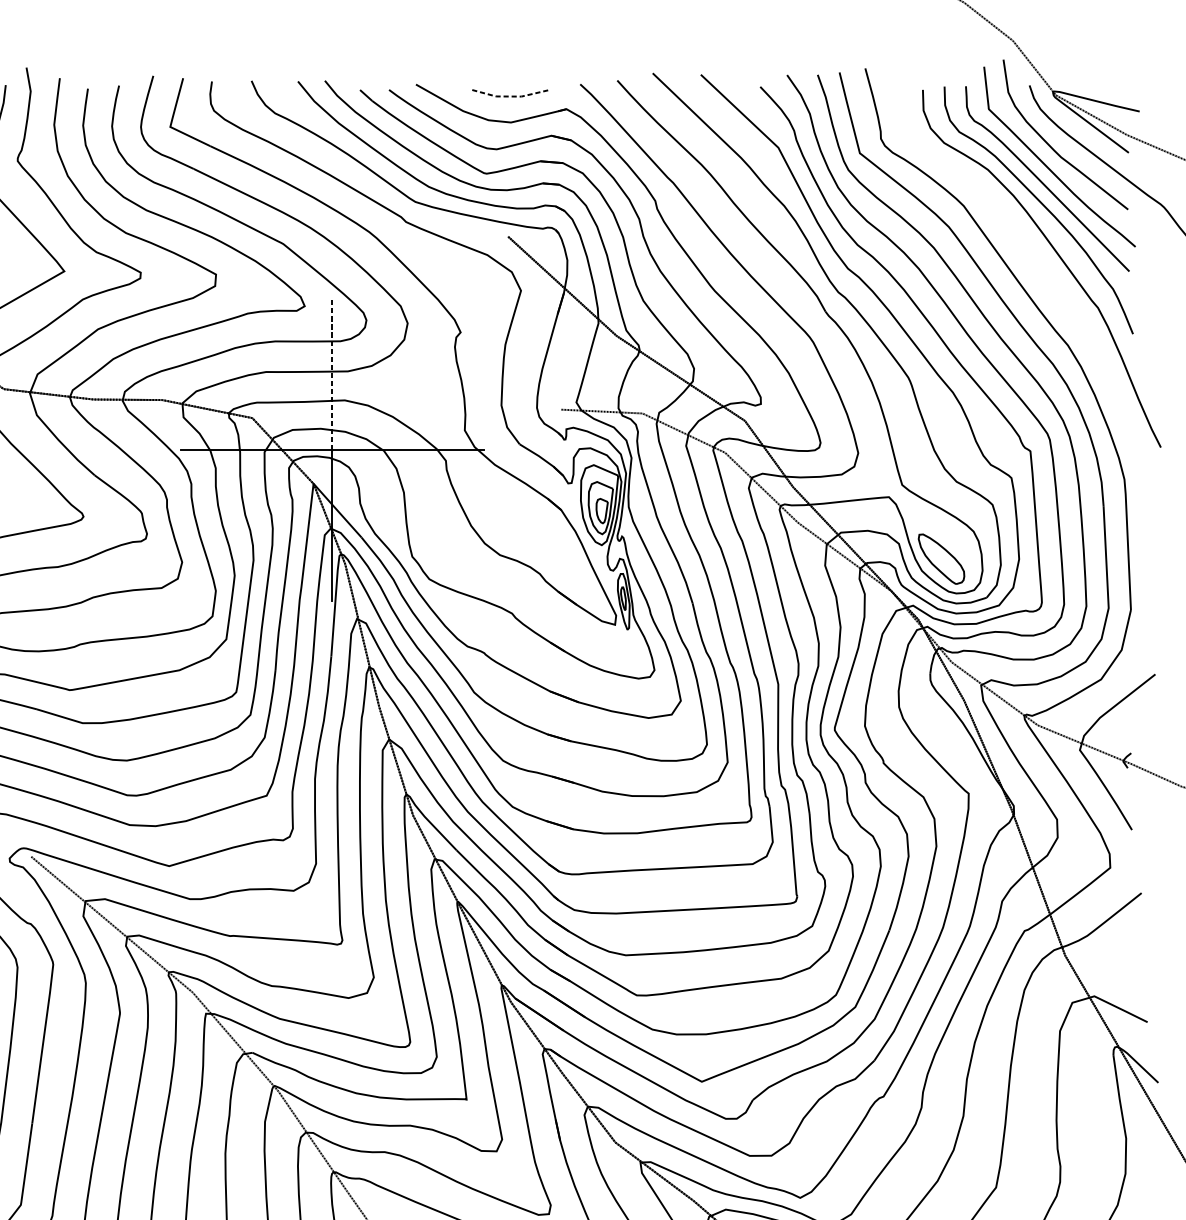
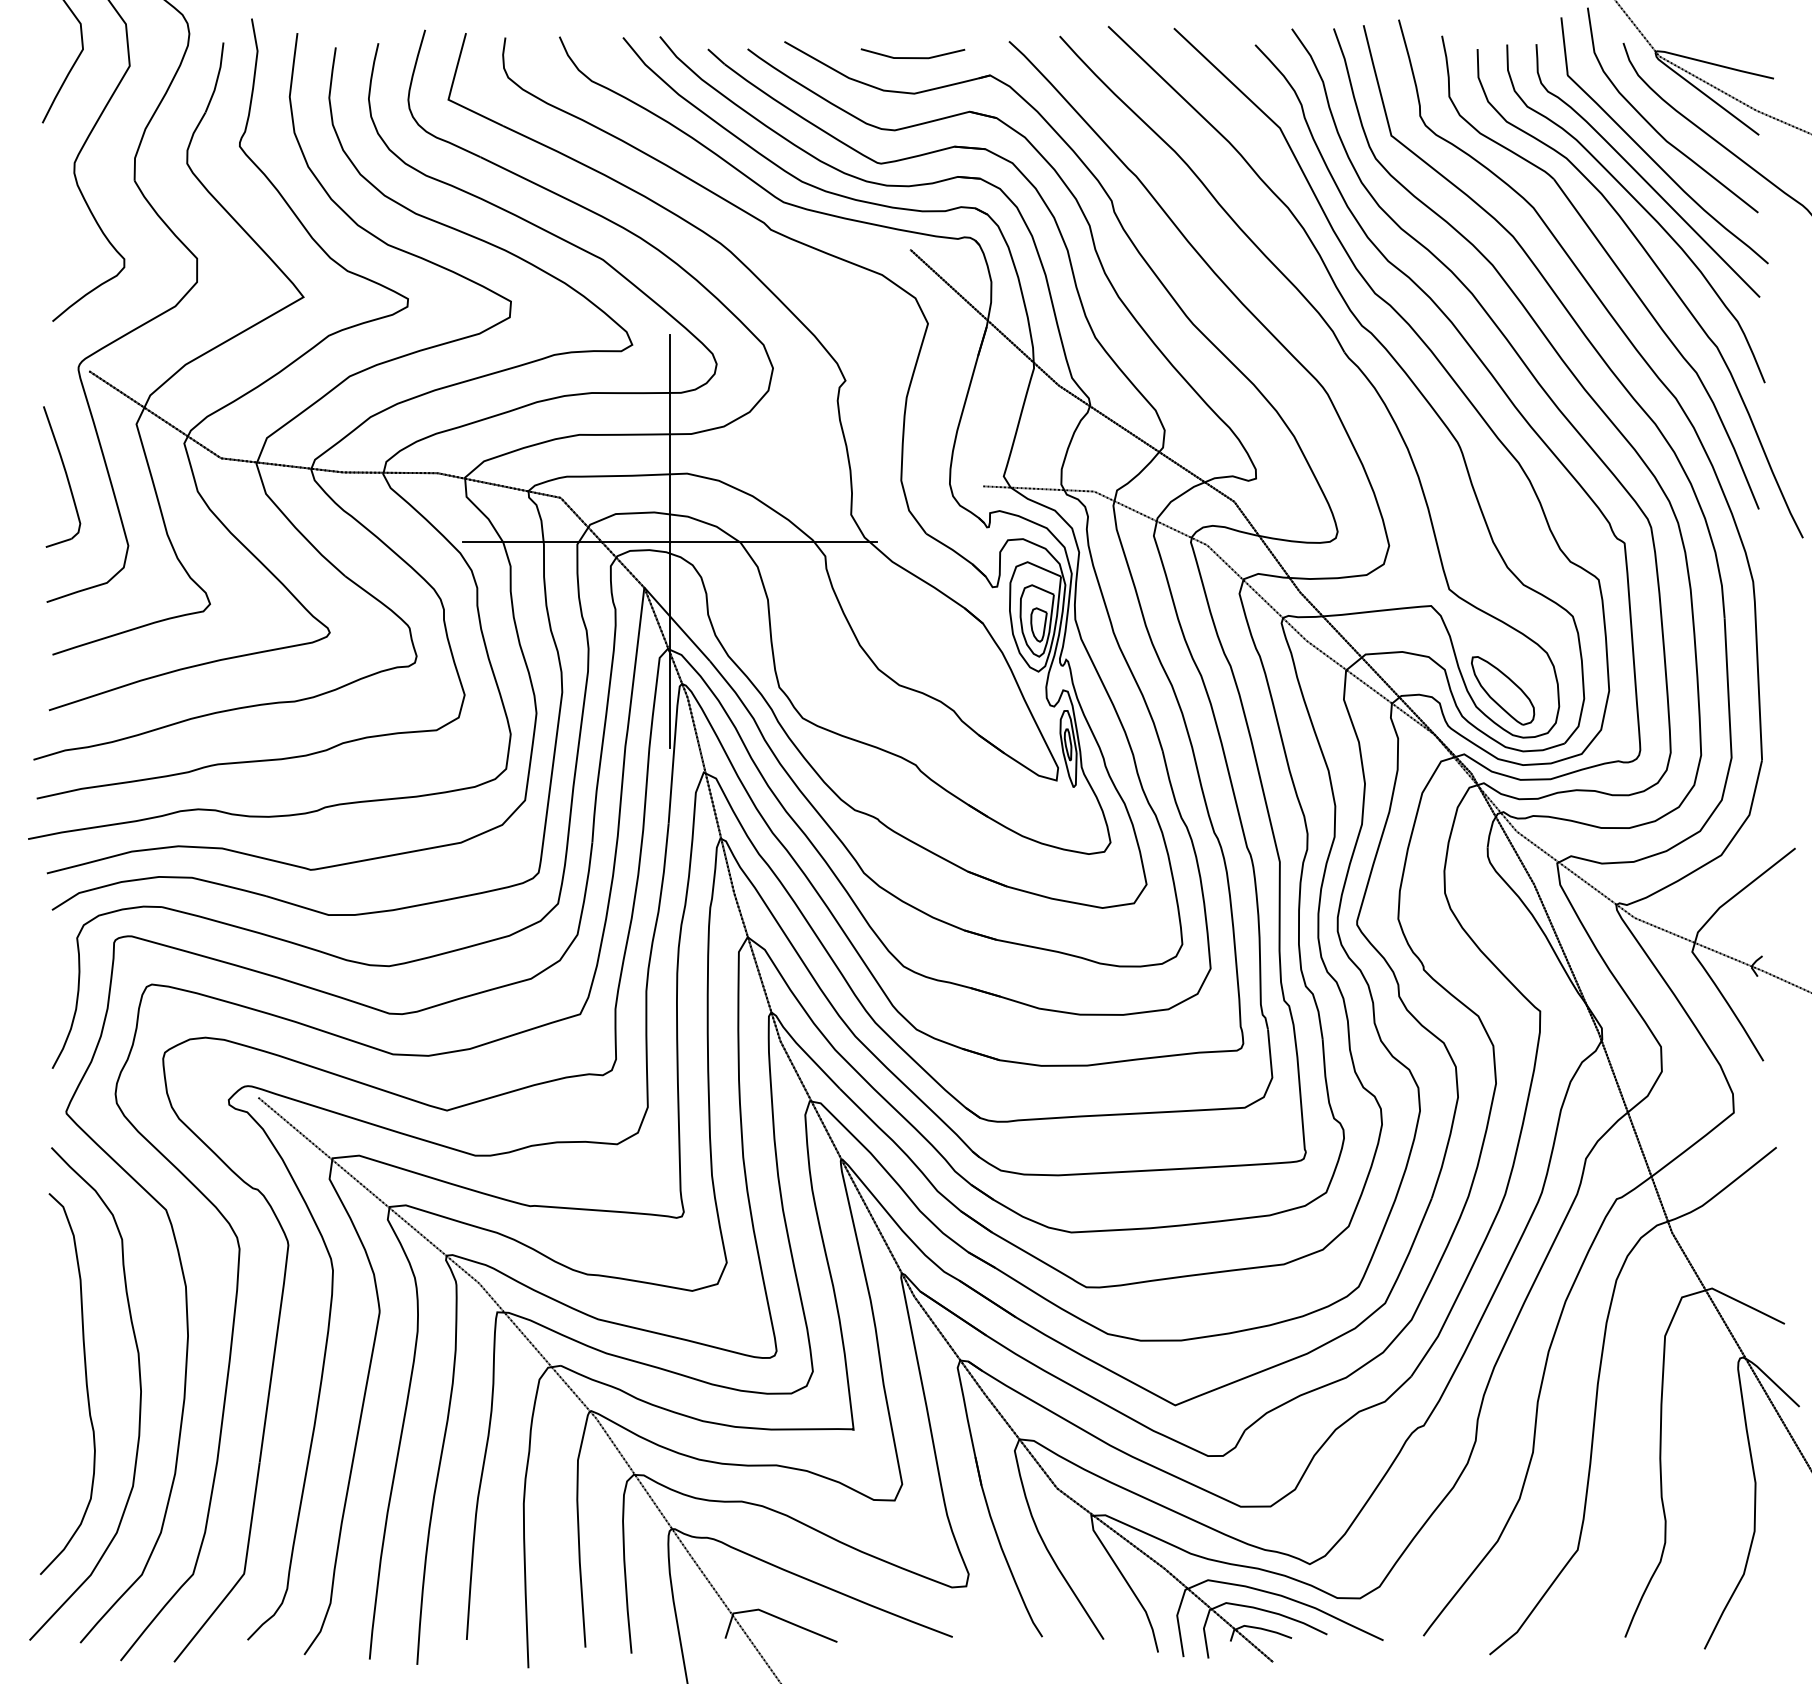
line: (509, 96) -> (912, 58), dashed -> solid
part: (1021, 245) -> (1612, 262), added
line: (331, 374) -> (669, 438), dashed -> solid

